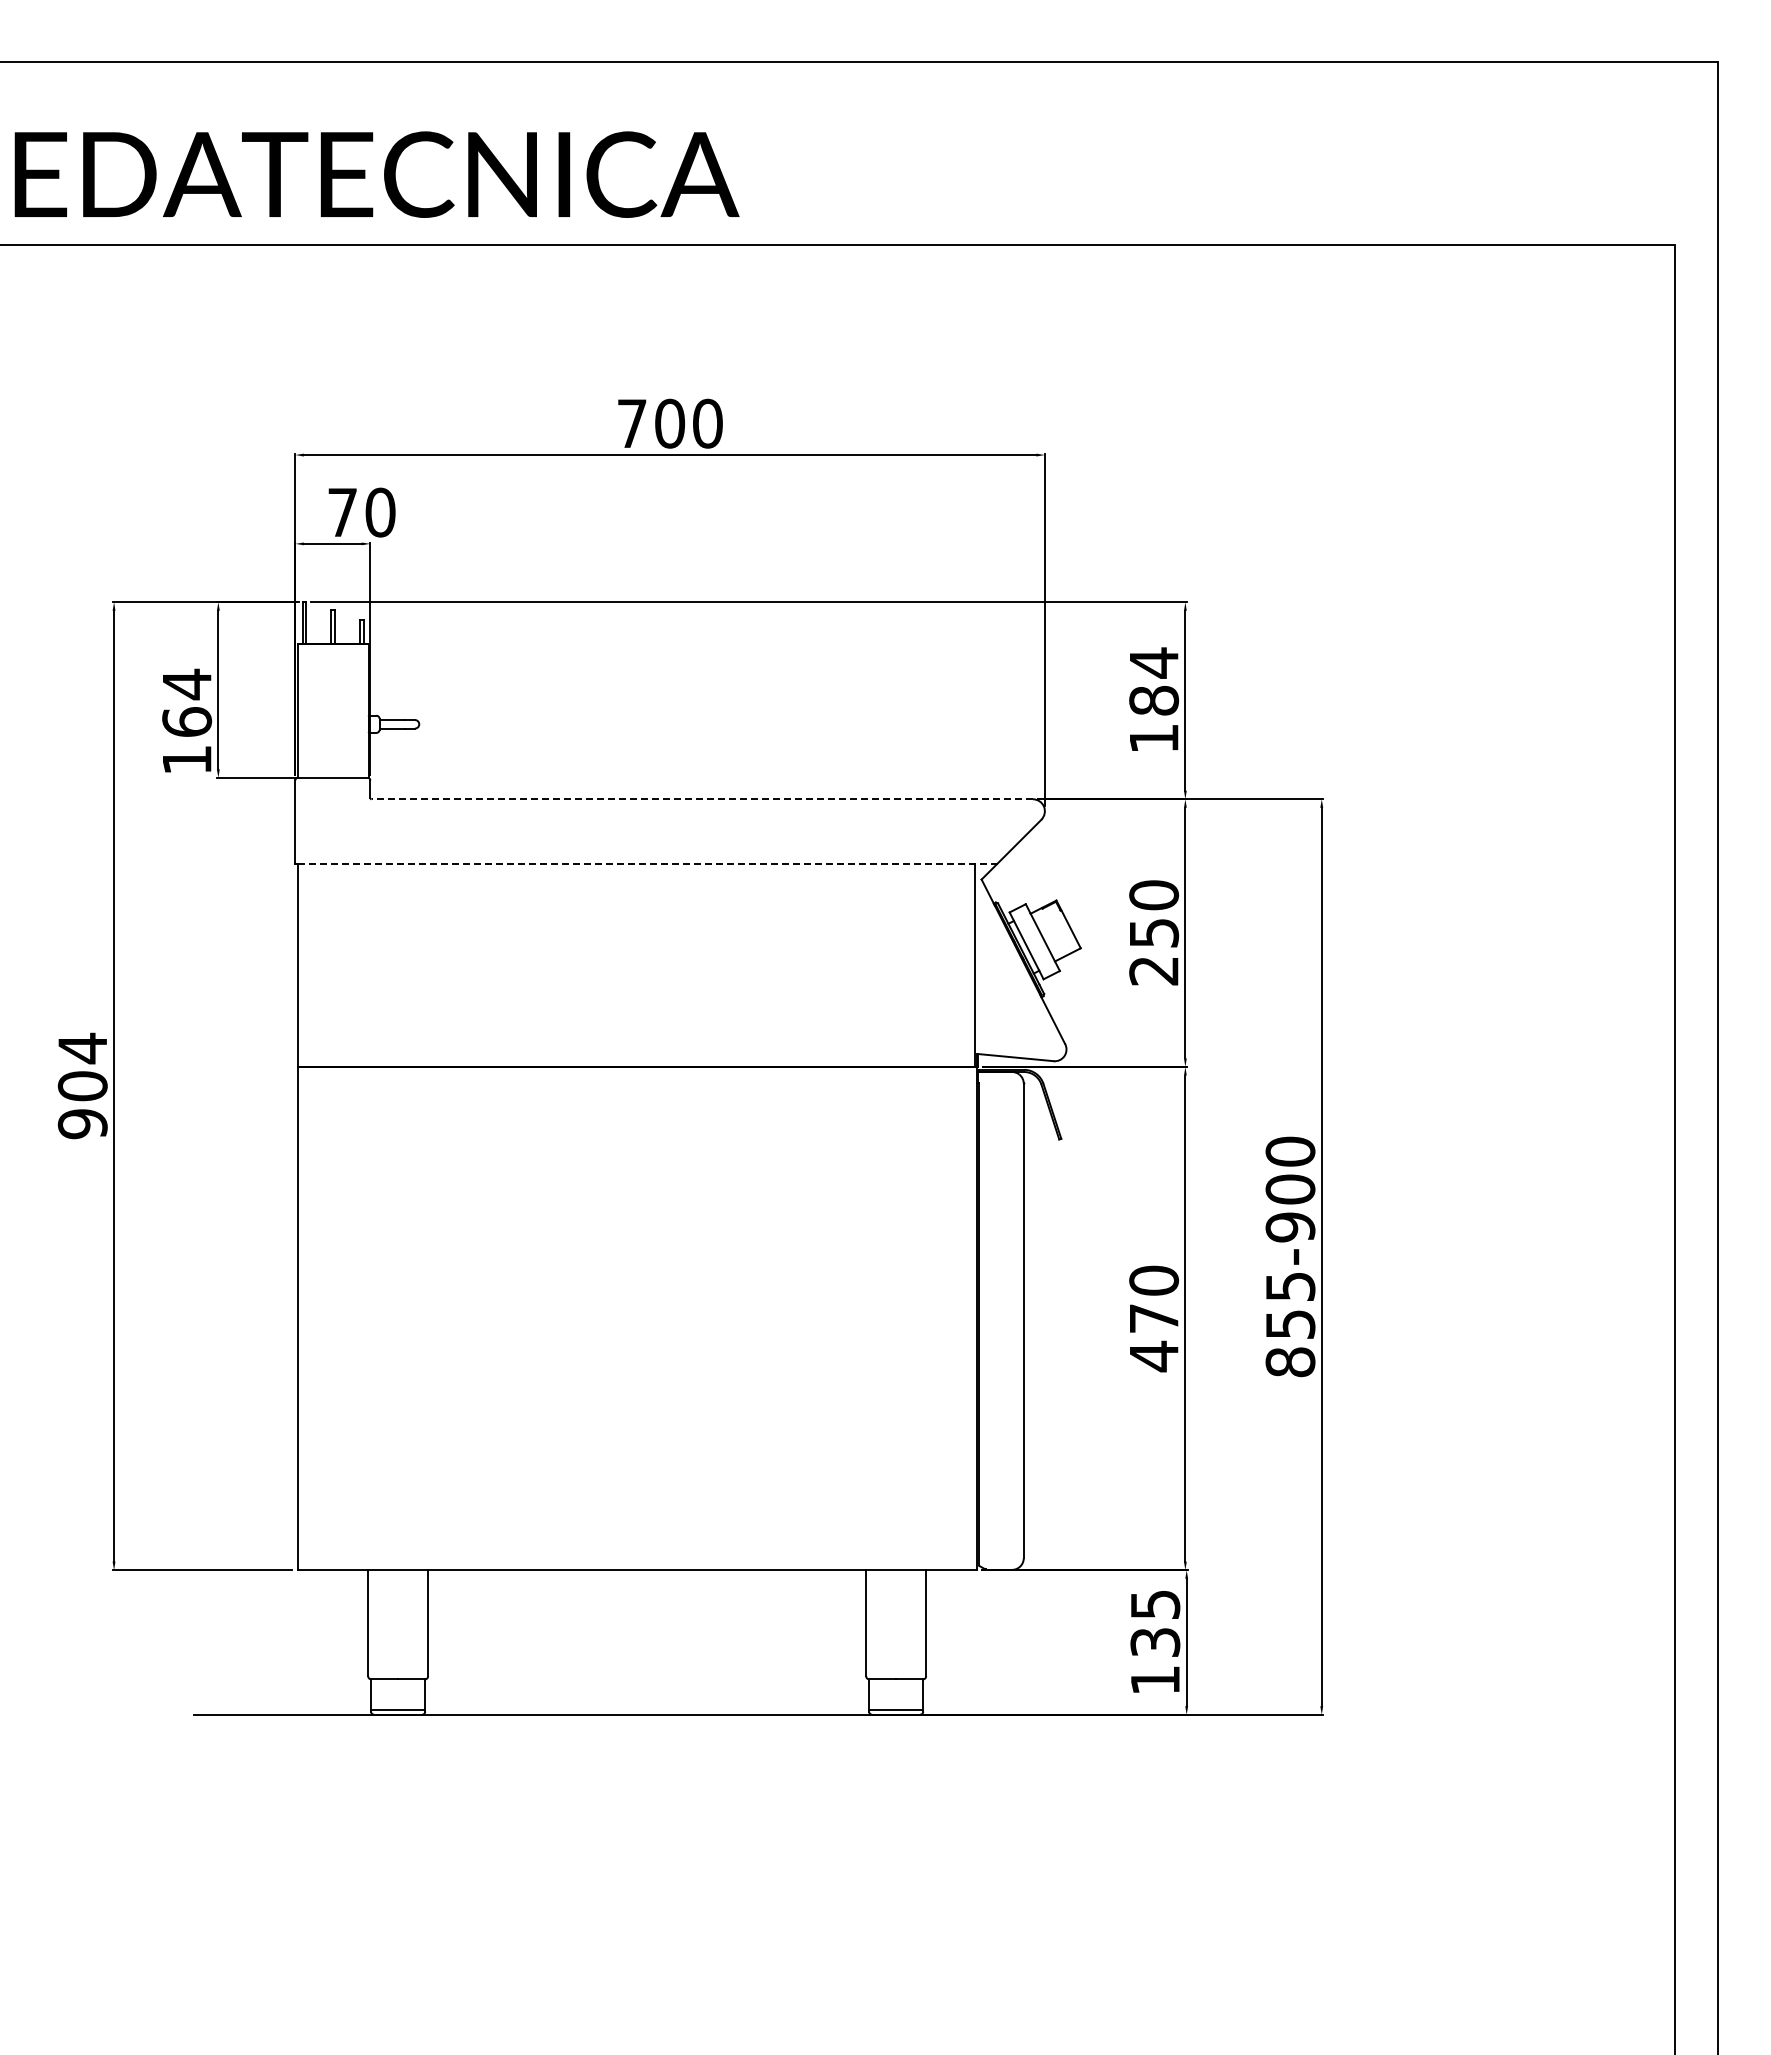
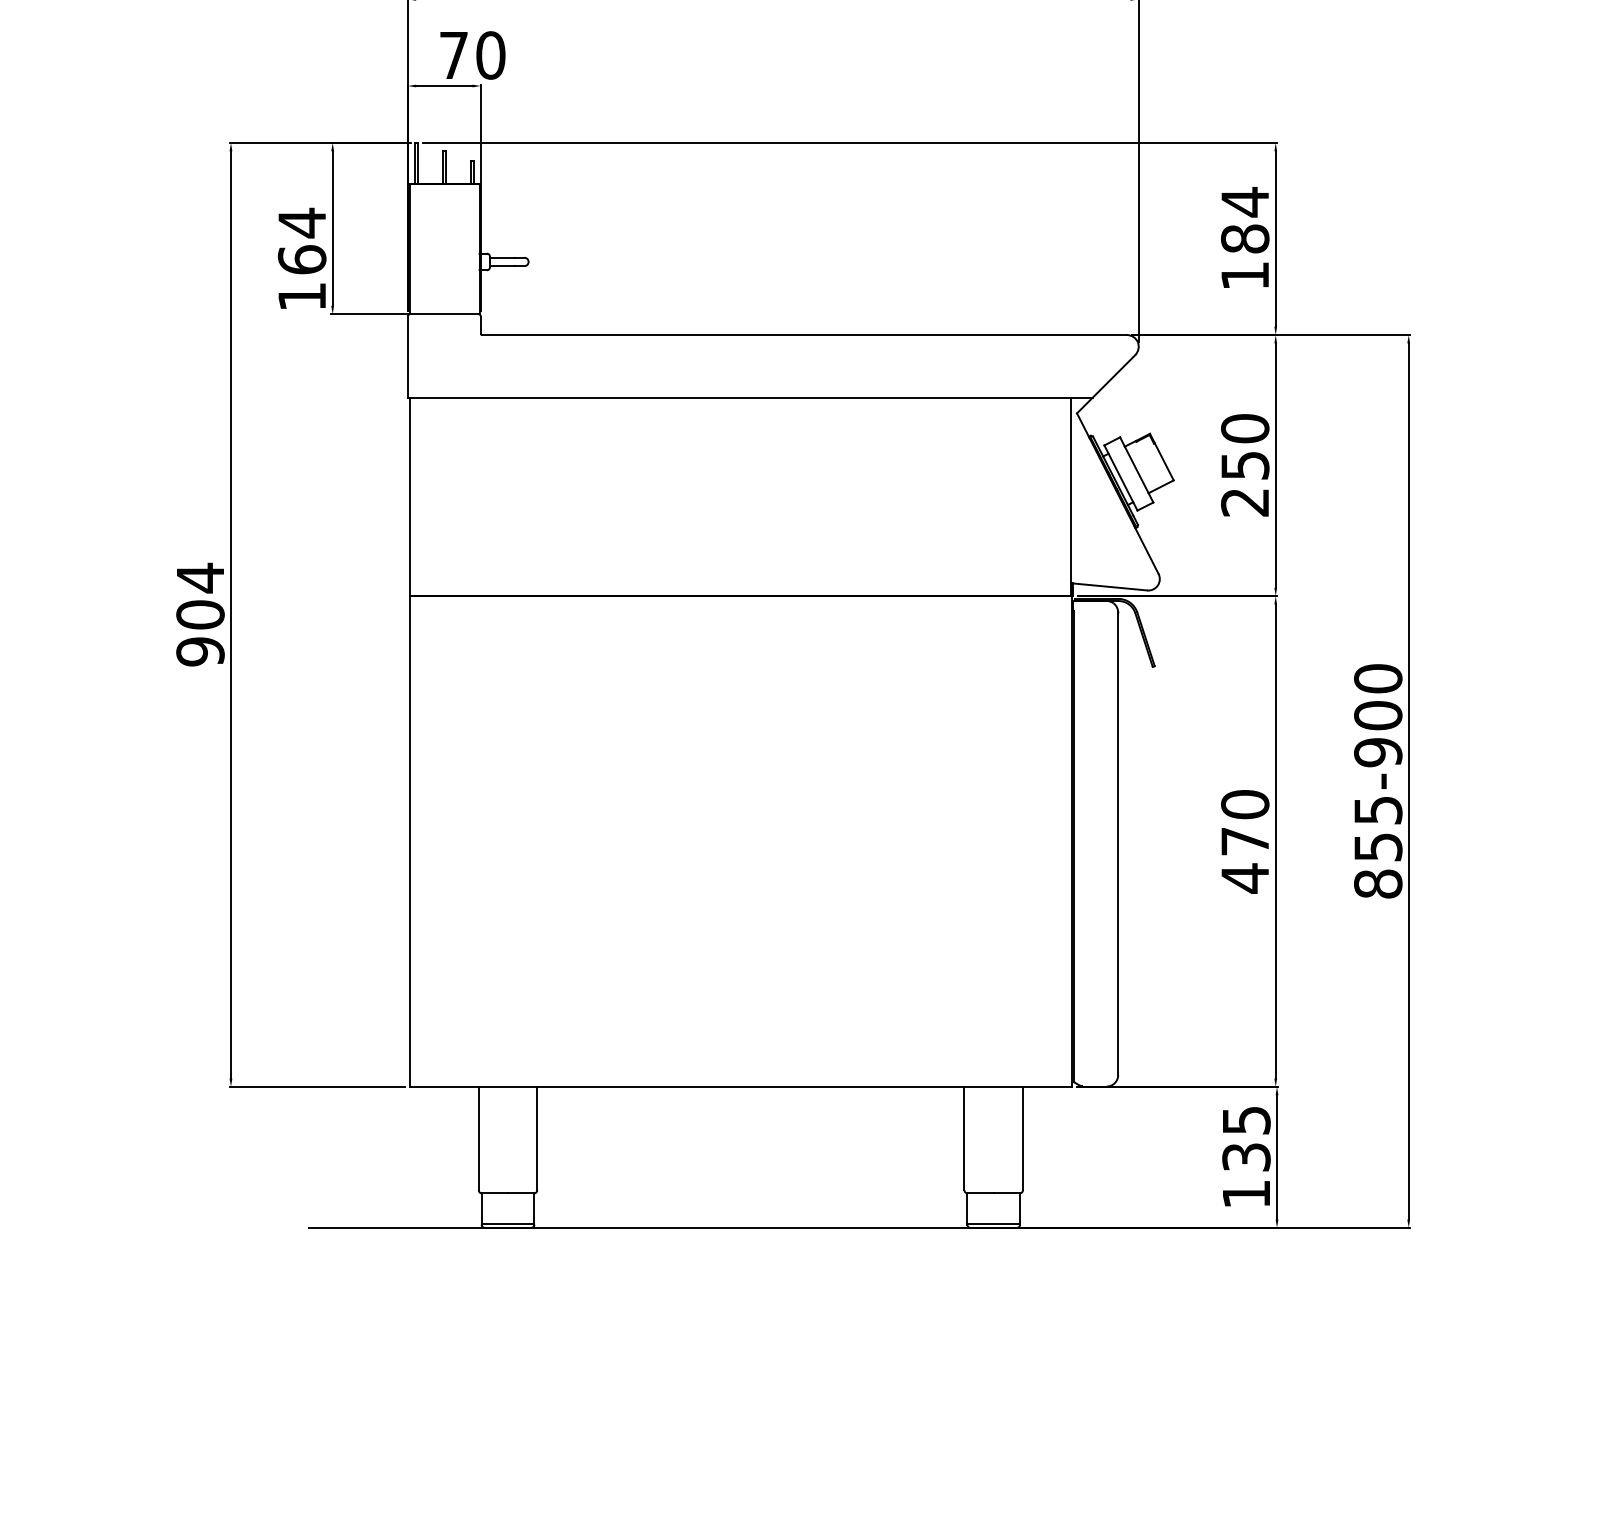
line: (702, 799) -> (804, 335), dashed -> solid
line: (646, 863) -> (750, 397), dashed -> solid

